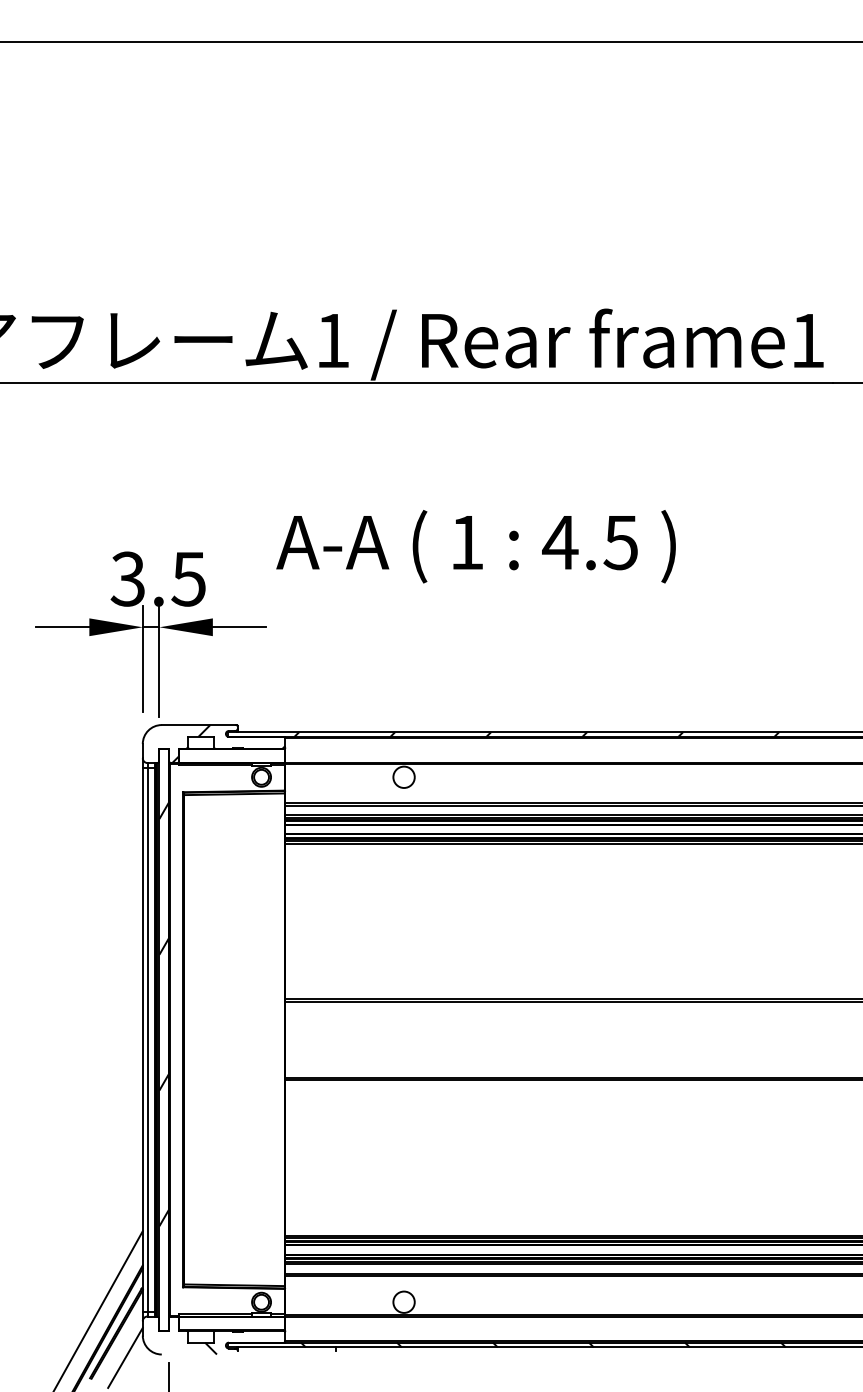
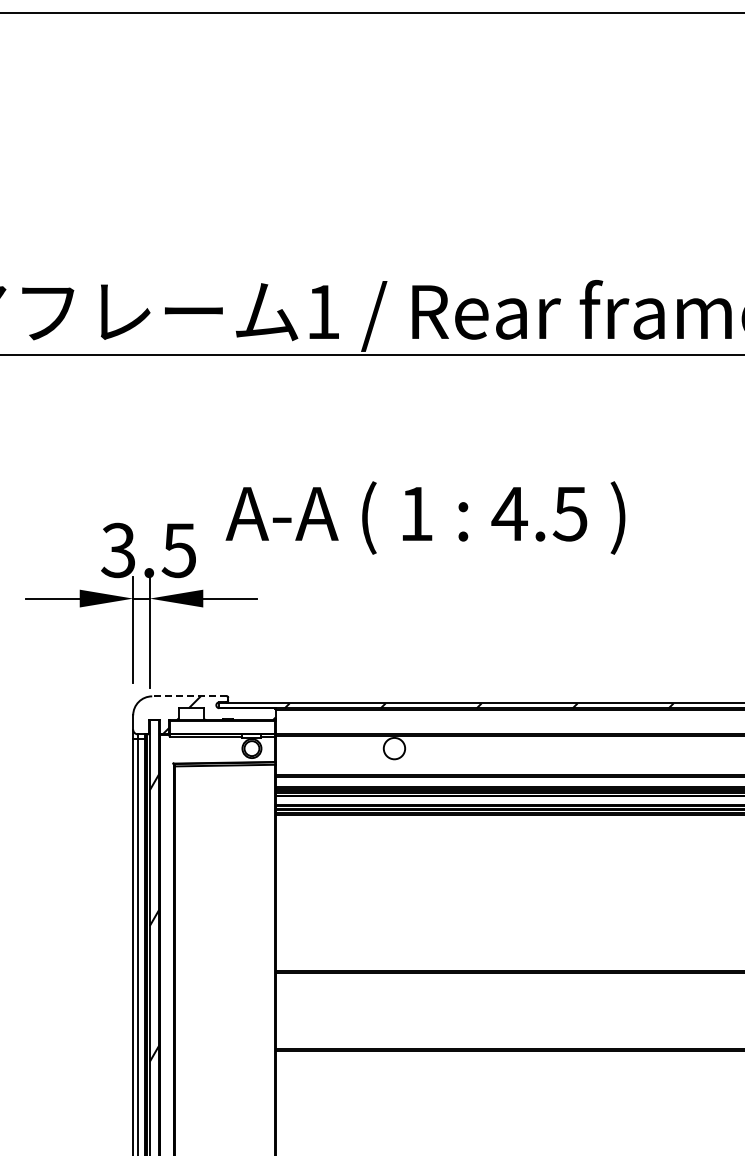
text: (475, 546) -> (424, 517), moved
line: (198, 725) -> (188, 696), solid -> dashed

